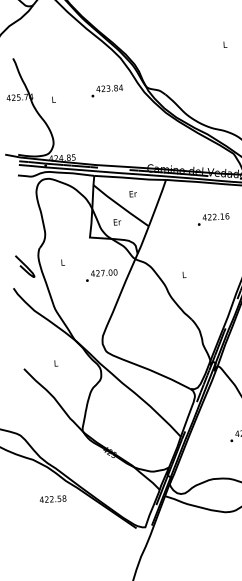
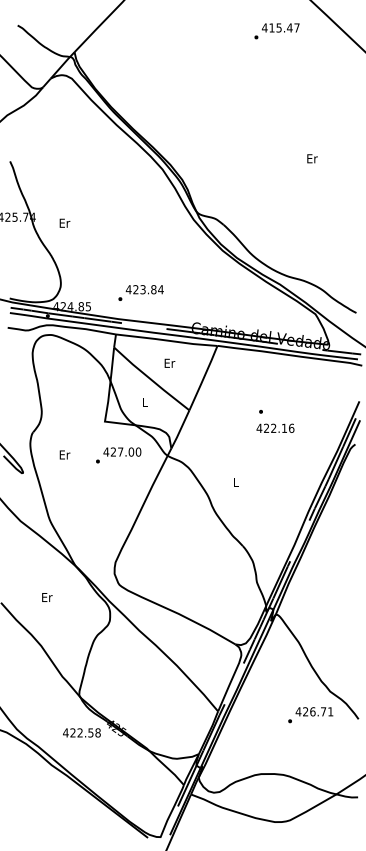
text: (225, 44) -> (312, 158), L -> Er
text: (106, 90) -> (140, 292), moved
text: (53, 99) -> (64, 222), L -> Er
text: (216, 216) -> (275, 427), moved
text: (117, 221) -> (145, 401), Er -> L
text: (62, 262) -> (64, 454), L -> Er
text: (101, 275) -> (118, 455), moved
text: (56, 363) -> (47, 597), L -> Er
text: (52, 498) -> (81, 732), moved

